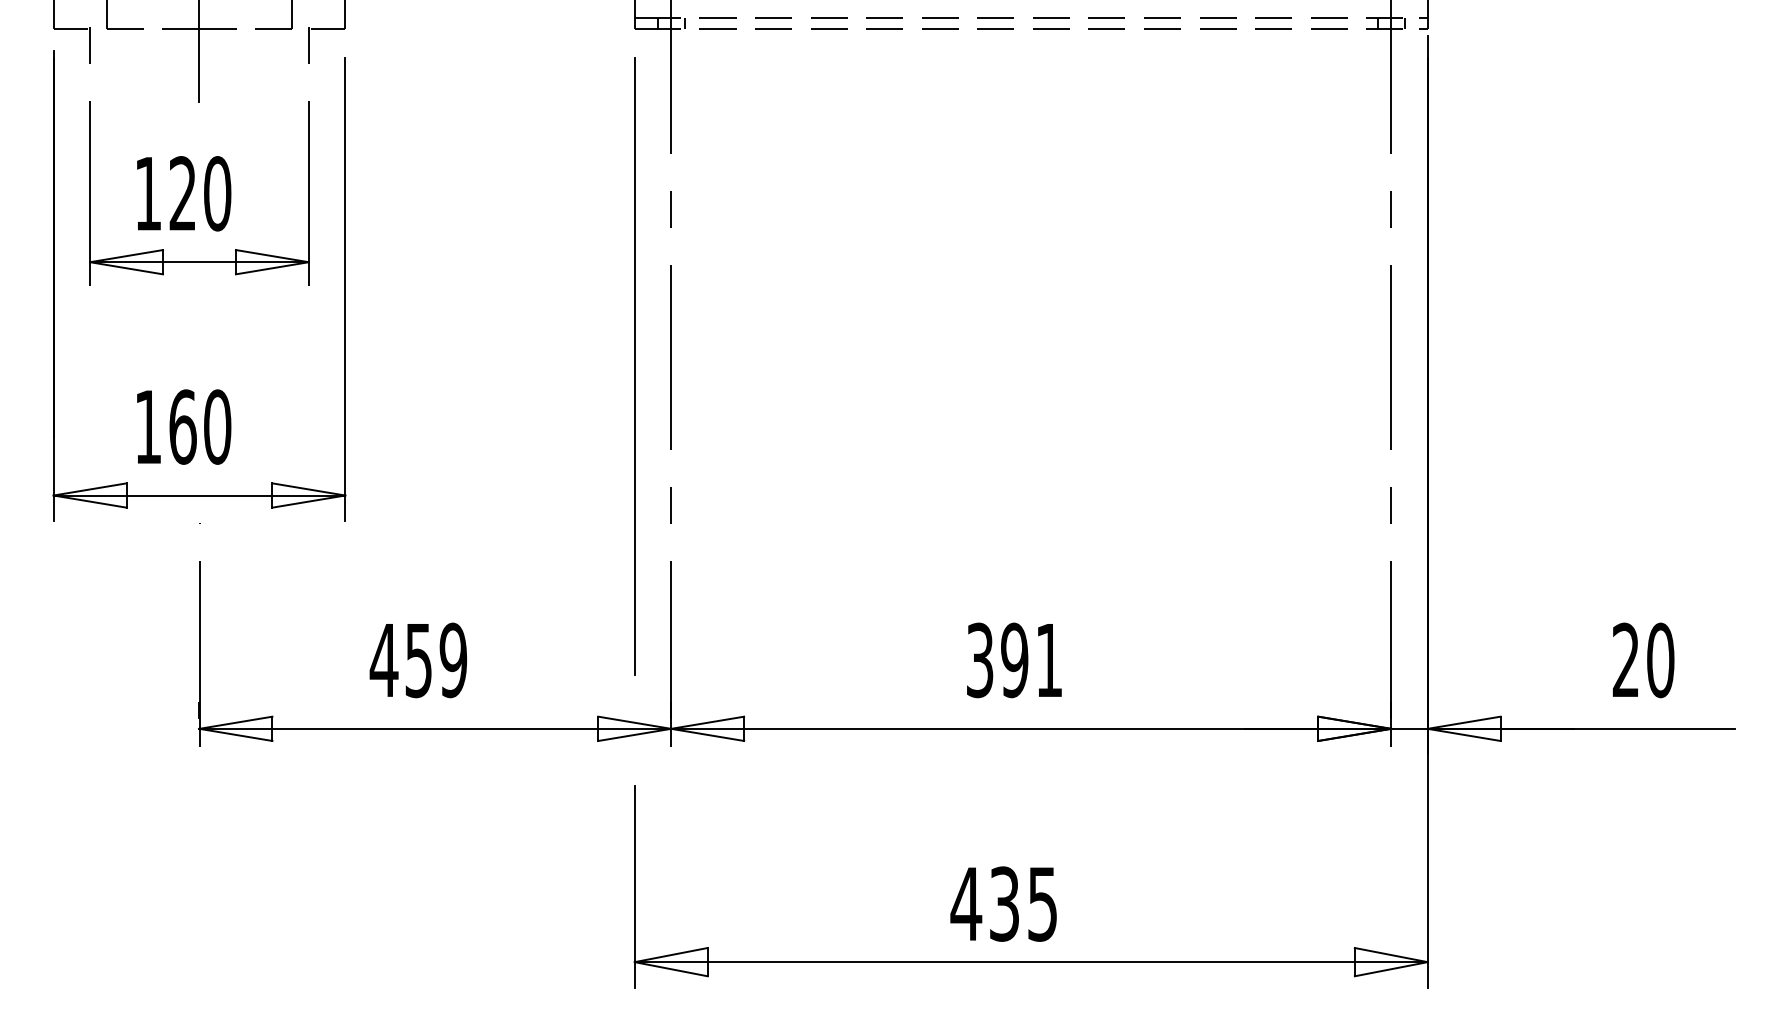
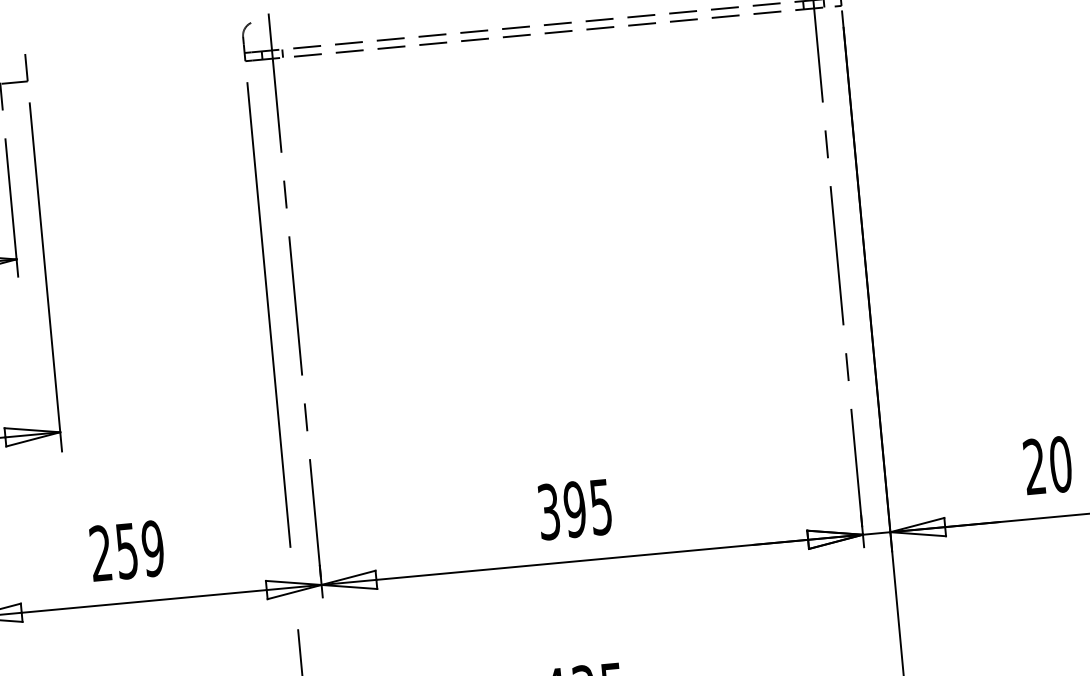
text: (383, 659) -> (100, 552), 459 -> 259
text: (1048, 661) -> (600, 508), 391 -> 395

